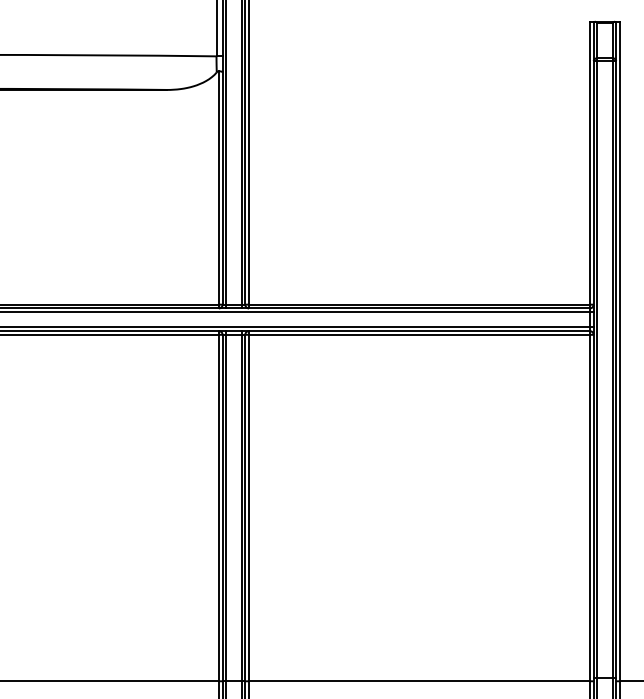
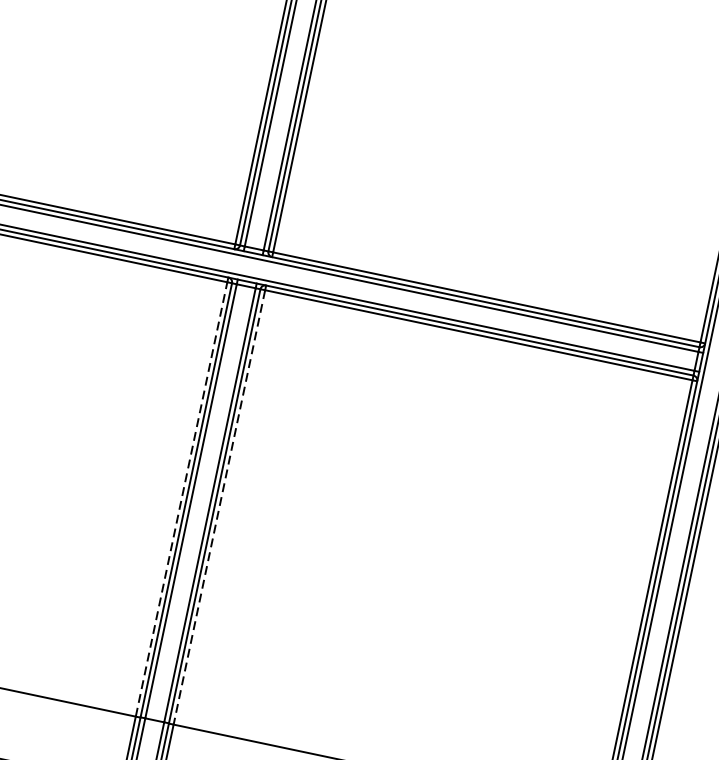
line: (218, 507) -> (181, 498), solid -> dashed
line: (249, 508) -> (219, 508), solid -> dashed

